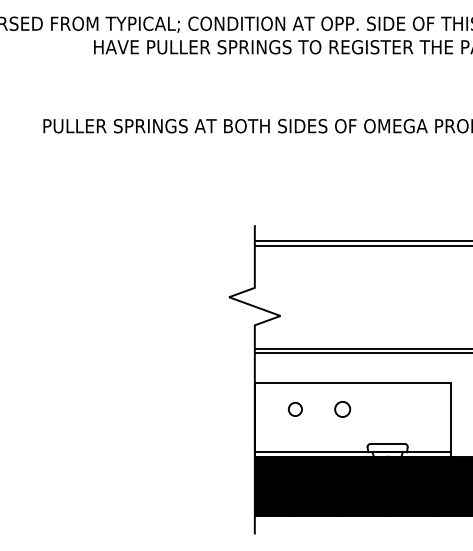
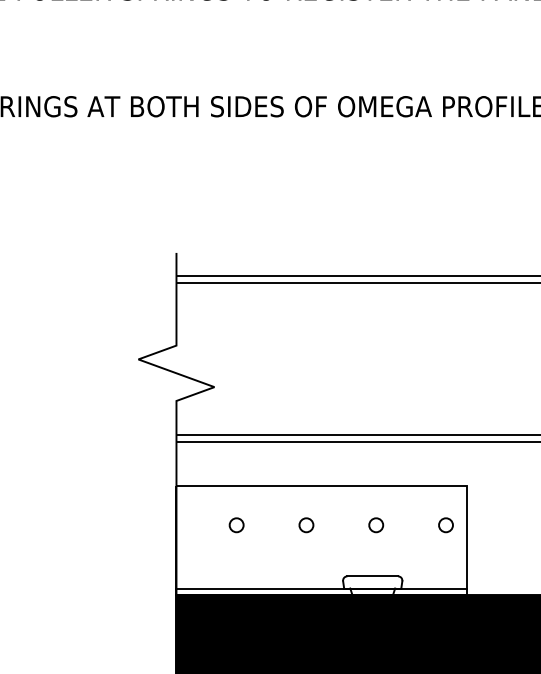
circle: (389, 408) -> (375, 523), added
circle: (295, 409) -> (236, 525), size x0.71
circle: (342, 409) -> (306, 525), size x0.62
circle: (436, 409) -> (444, 525), added

